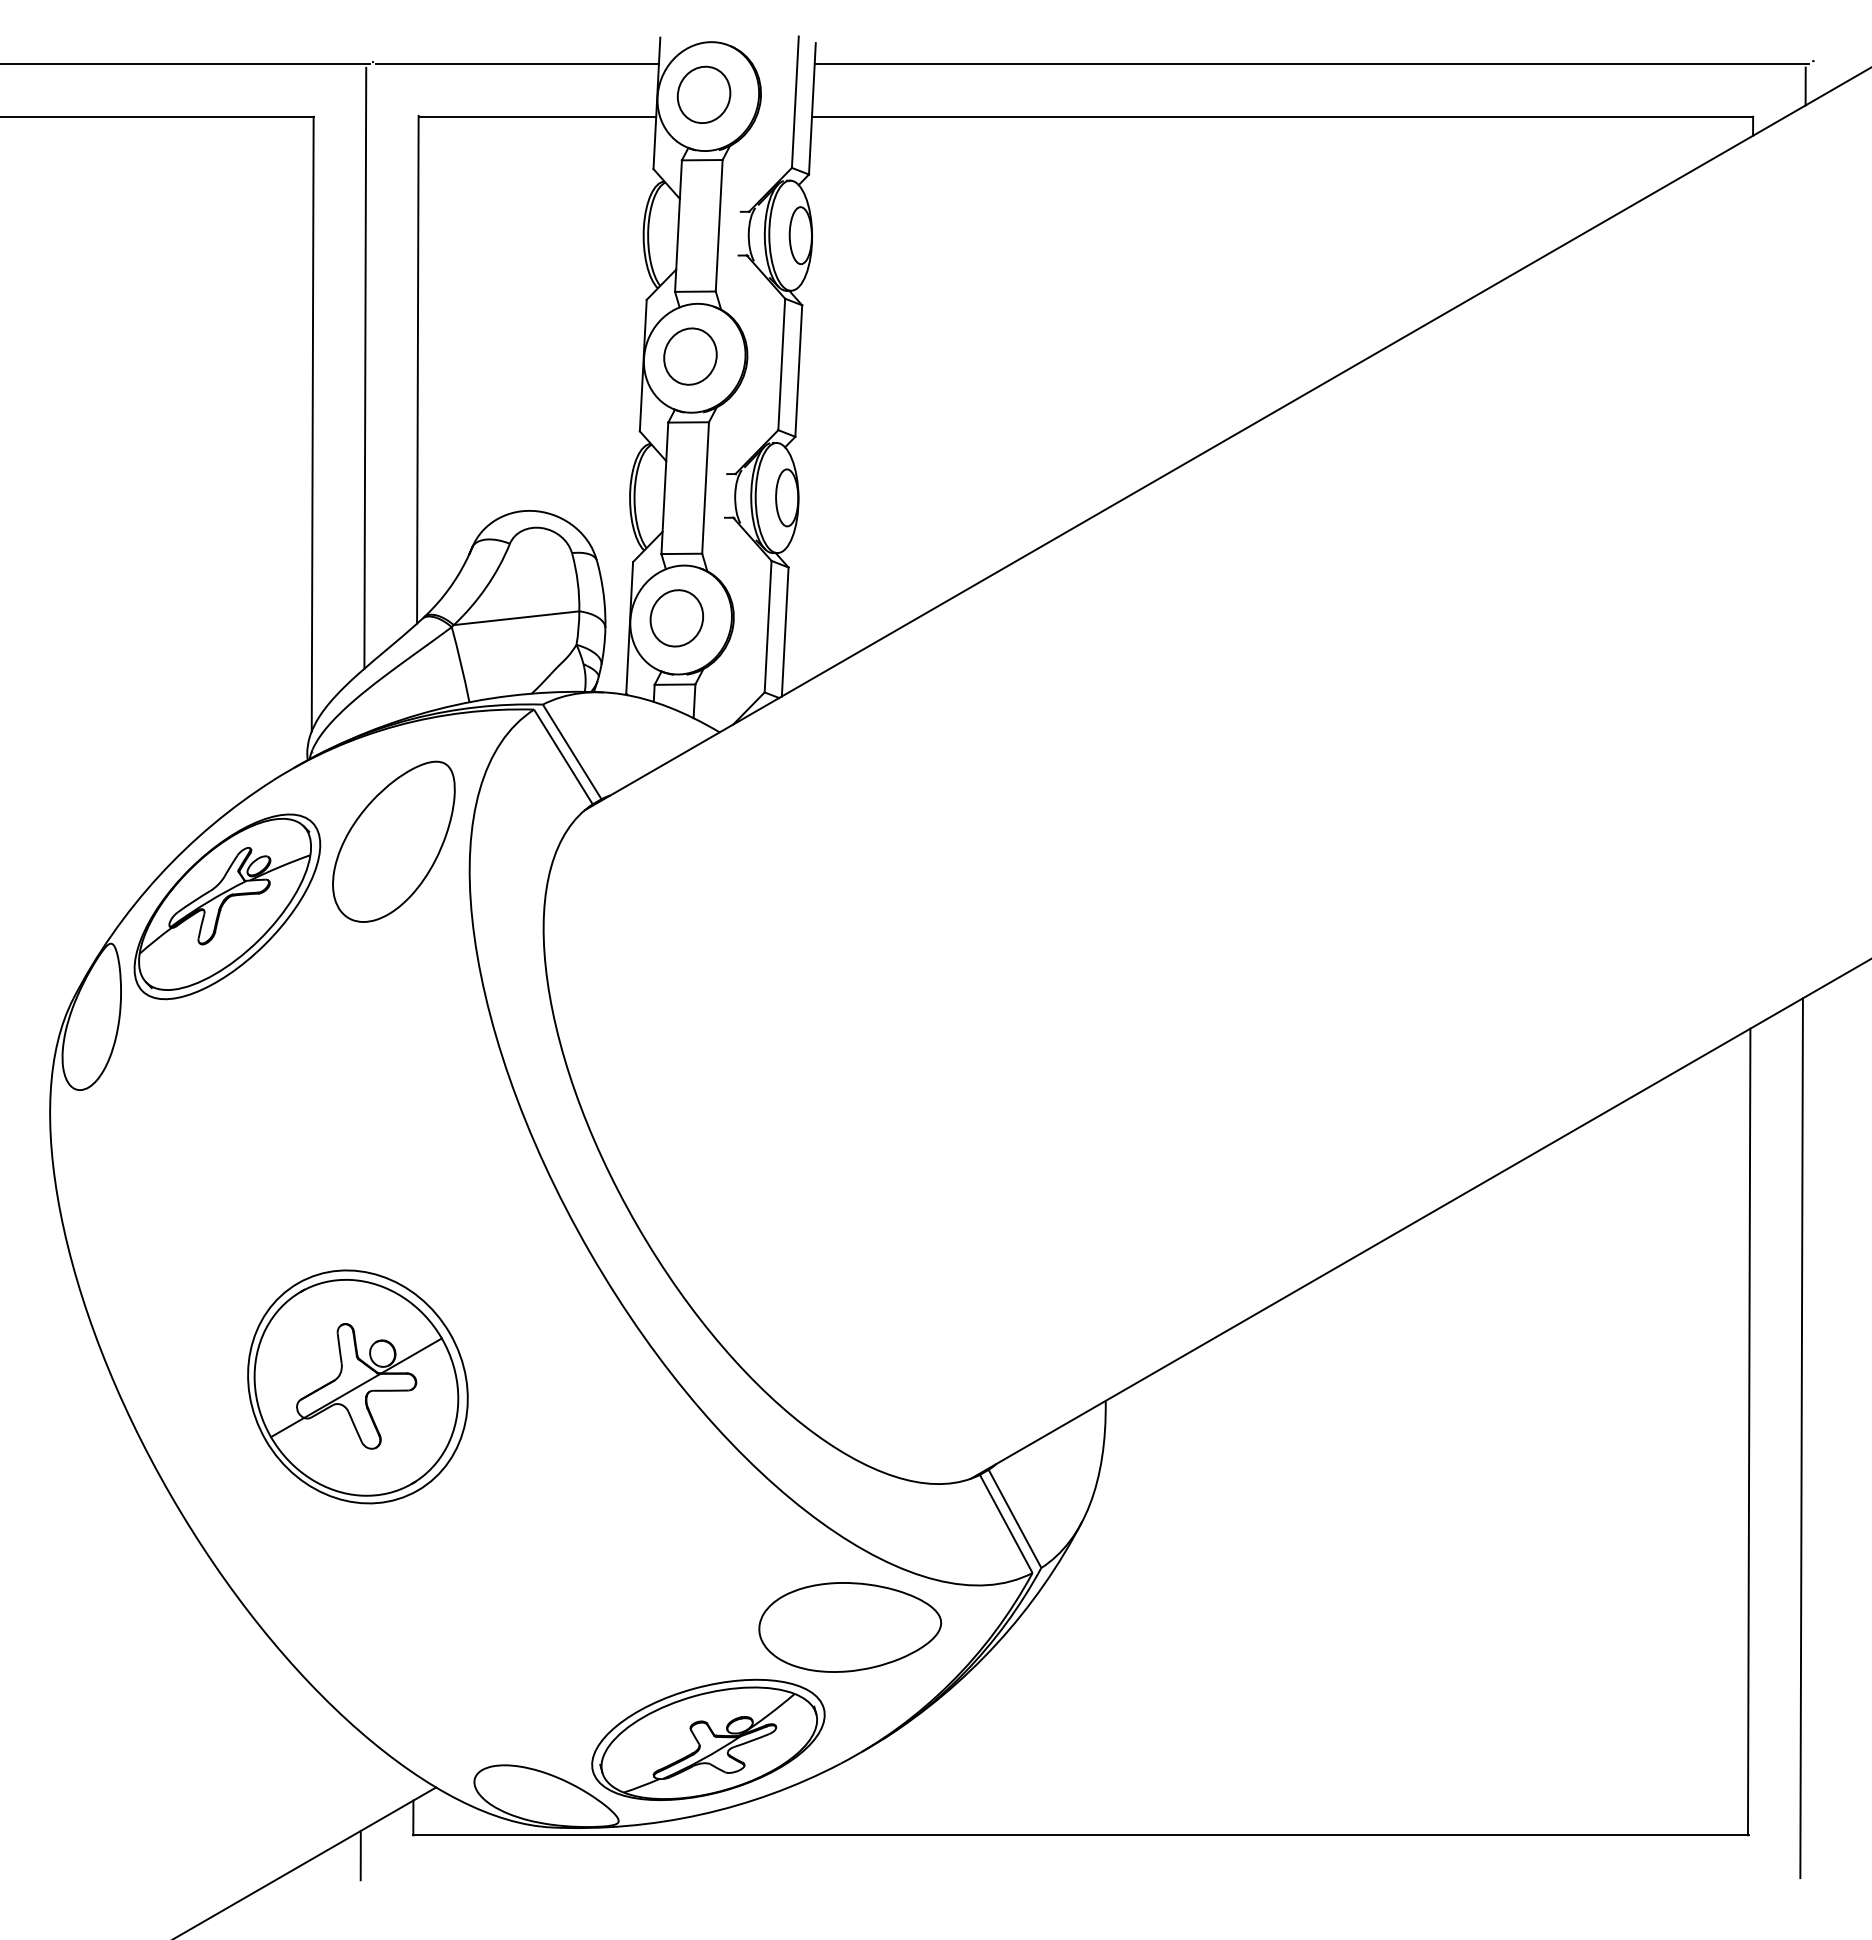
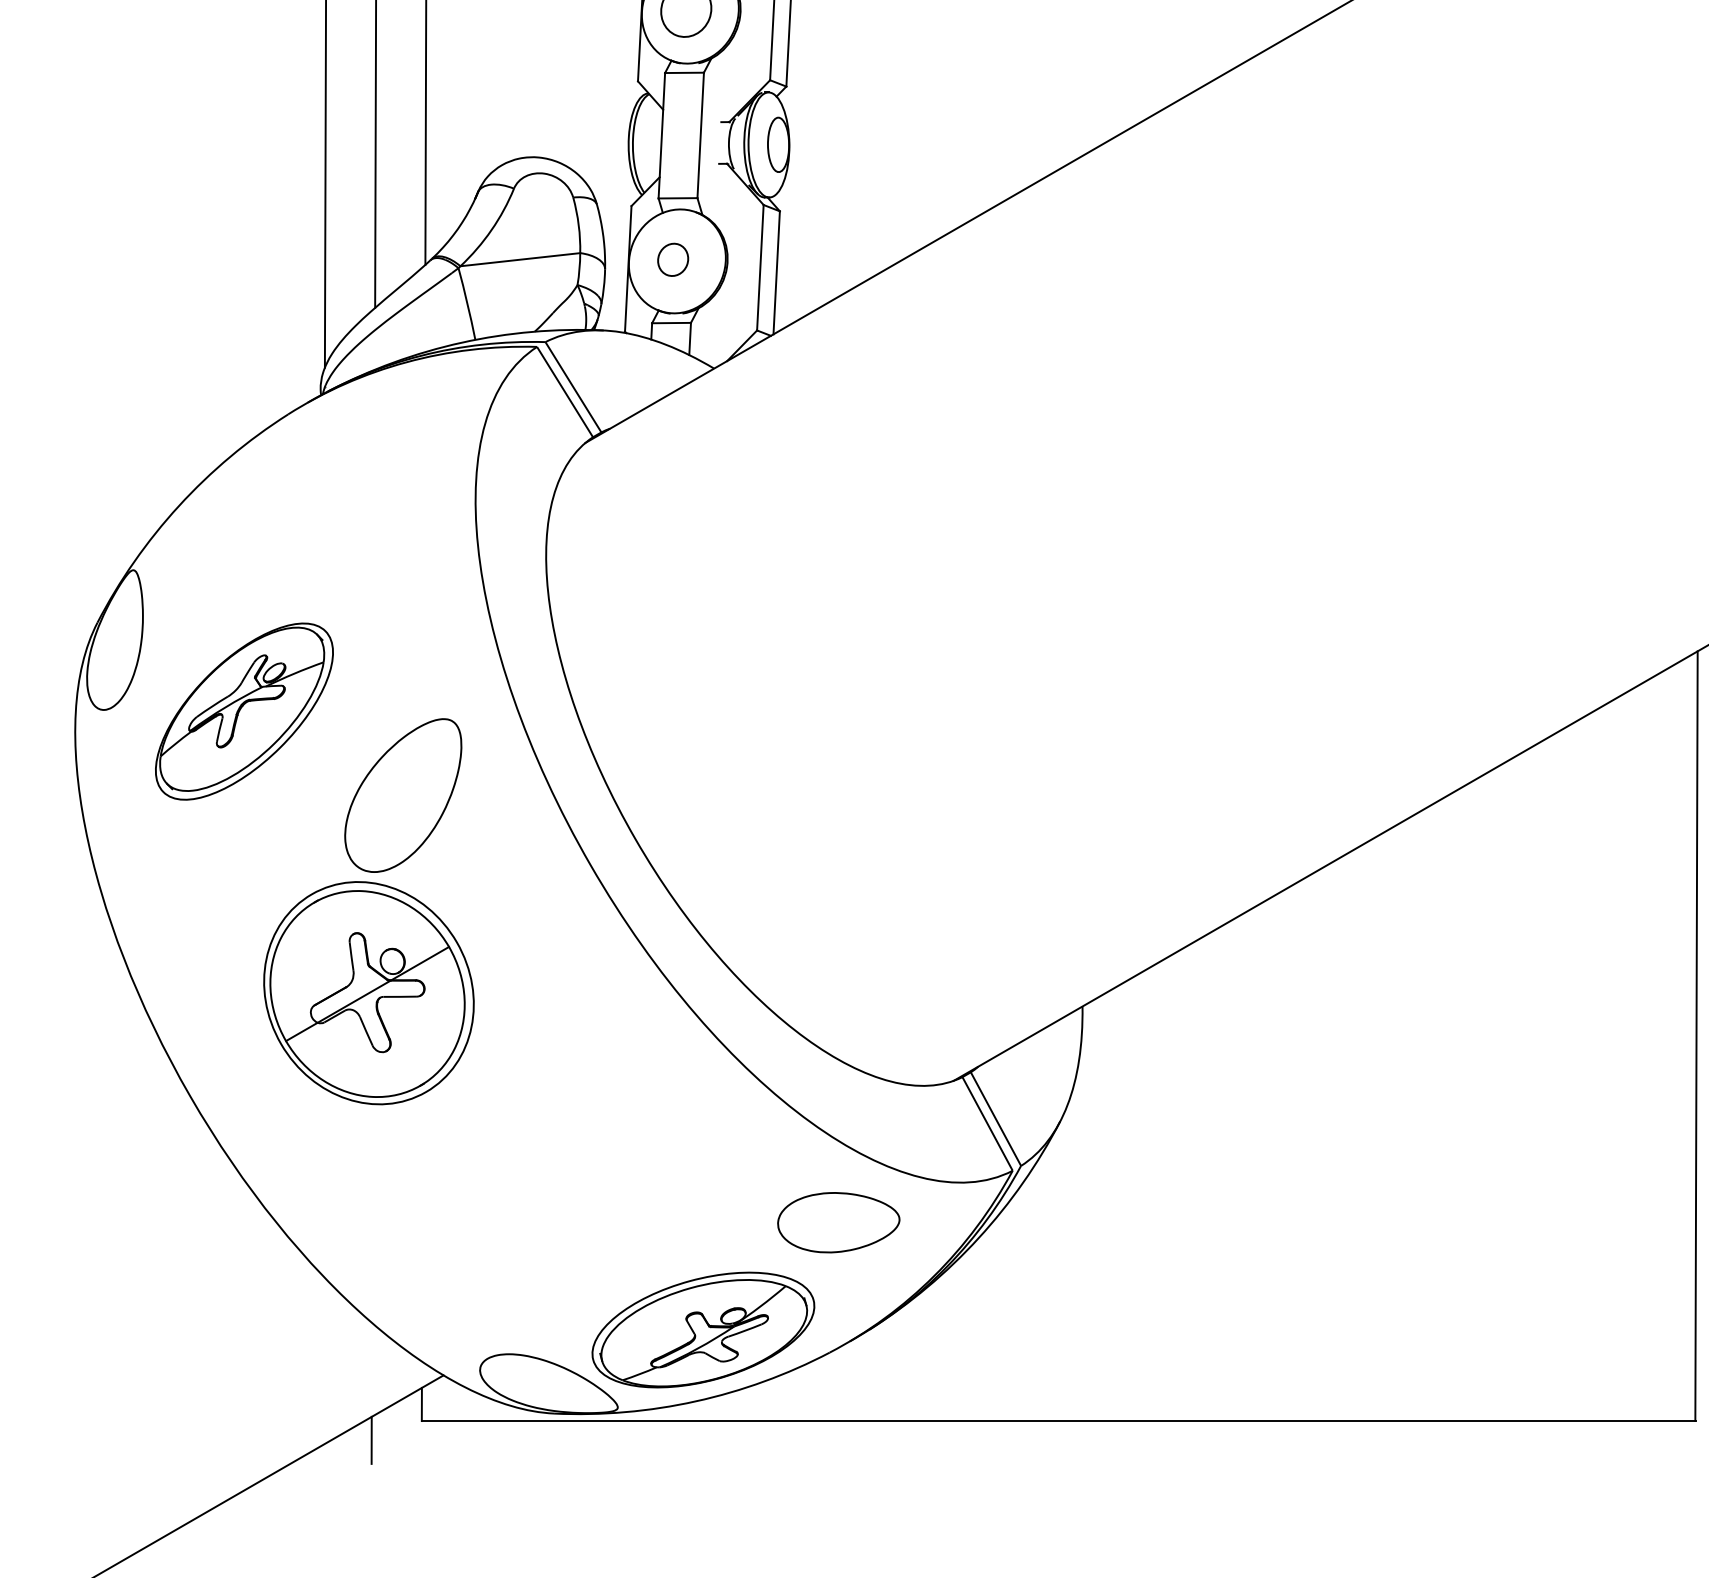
part: (676, 618) -> (672, 259), size x0.6
part: (393, 841) -> (402, 795), moved
part: (227, 906) -> (244, 711), moved
part: (850, 1627) -> (838, 1222), size x0.7

